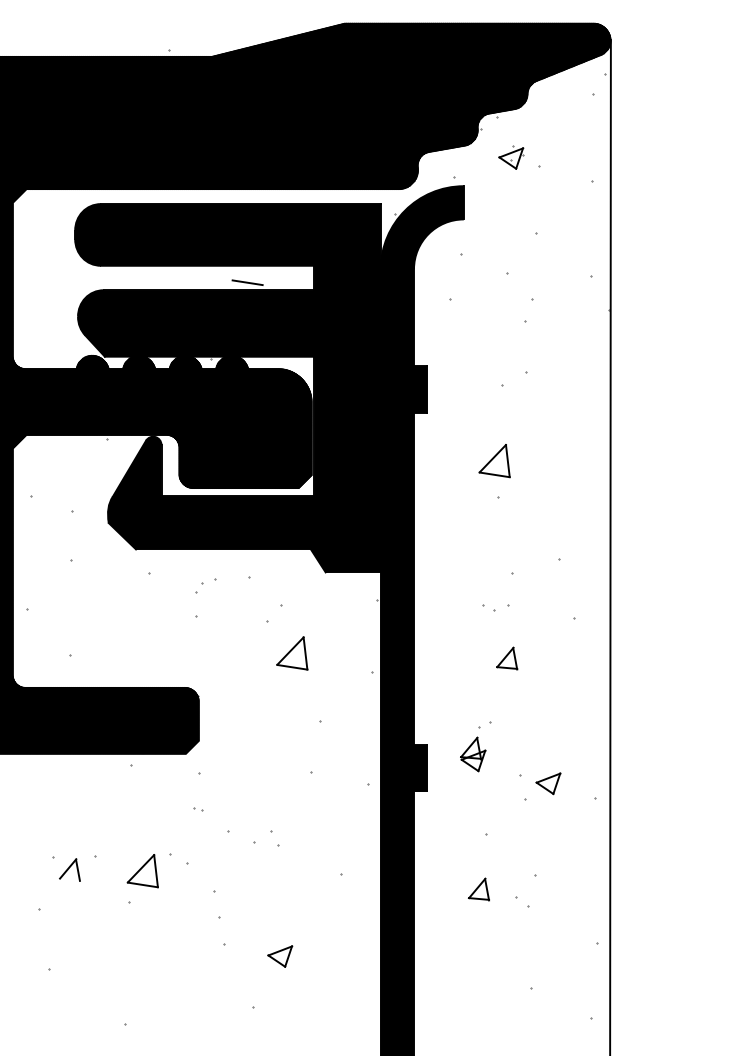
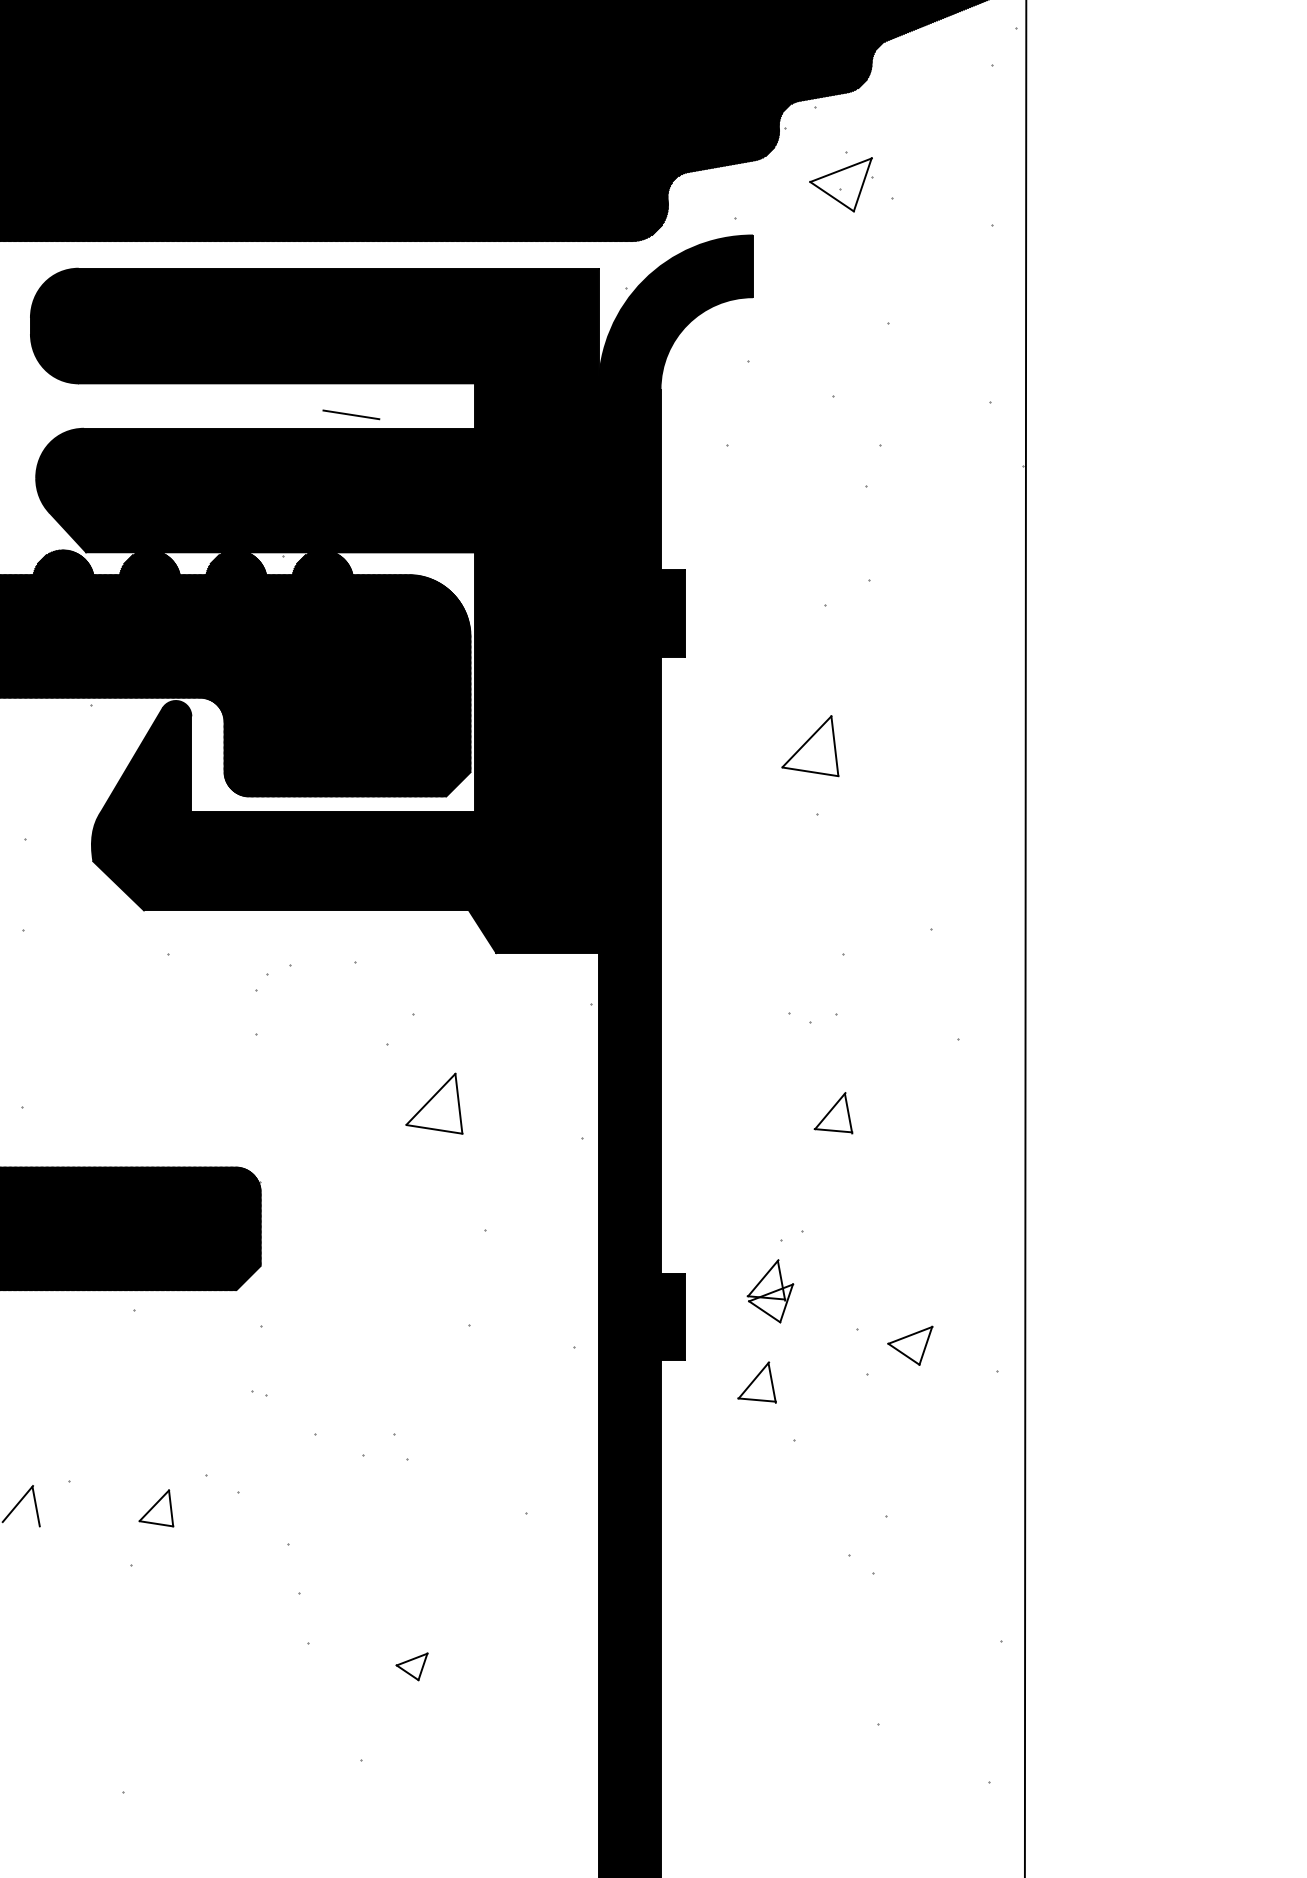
part: (511, 157) -> (841, 182), size x1.4
part: (142, 871) -> (156, 1508), size x0.6
part: (478, 889) -> (756, 1382), moved
part: (280, 956) -> (412, 1666), size x0.7

